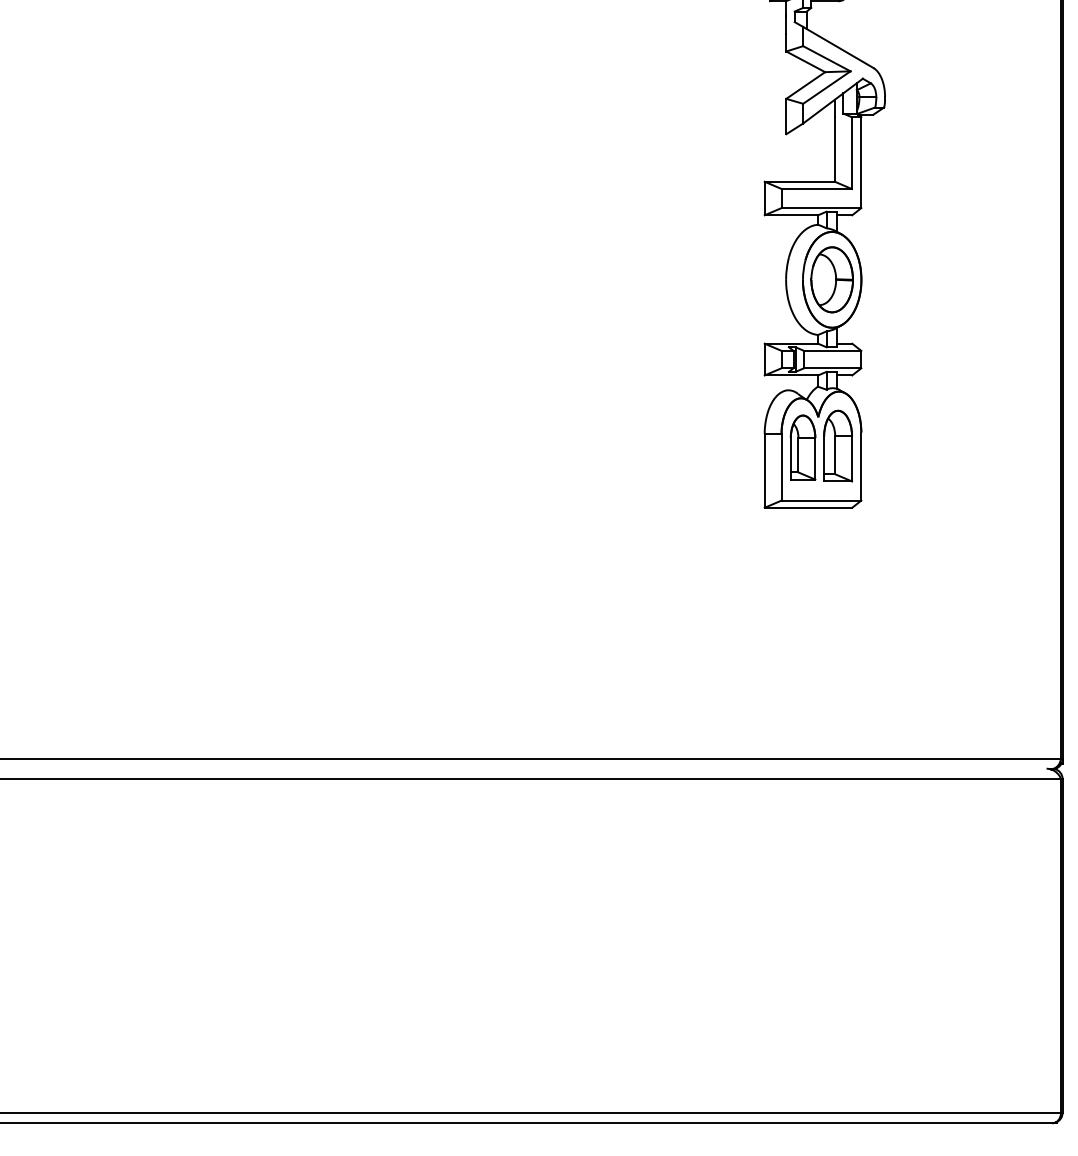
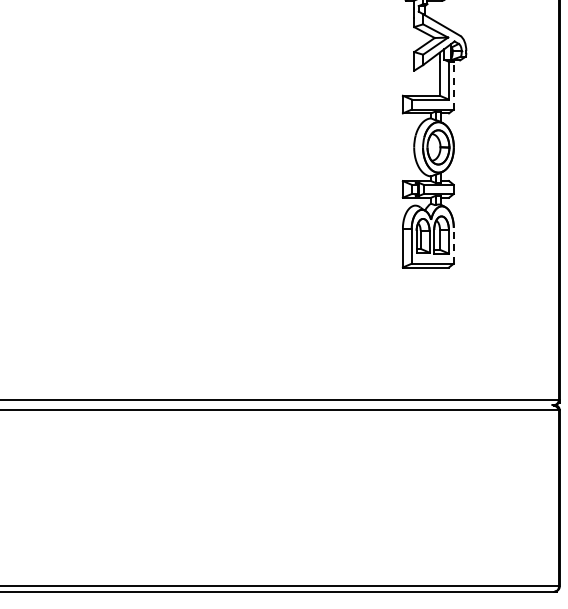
line: (860, 162) -> (453, 85), solid -> dashed
line: (860, 466) -> (453, 245), solid -> dashed

